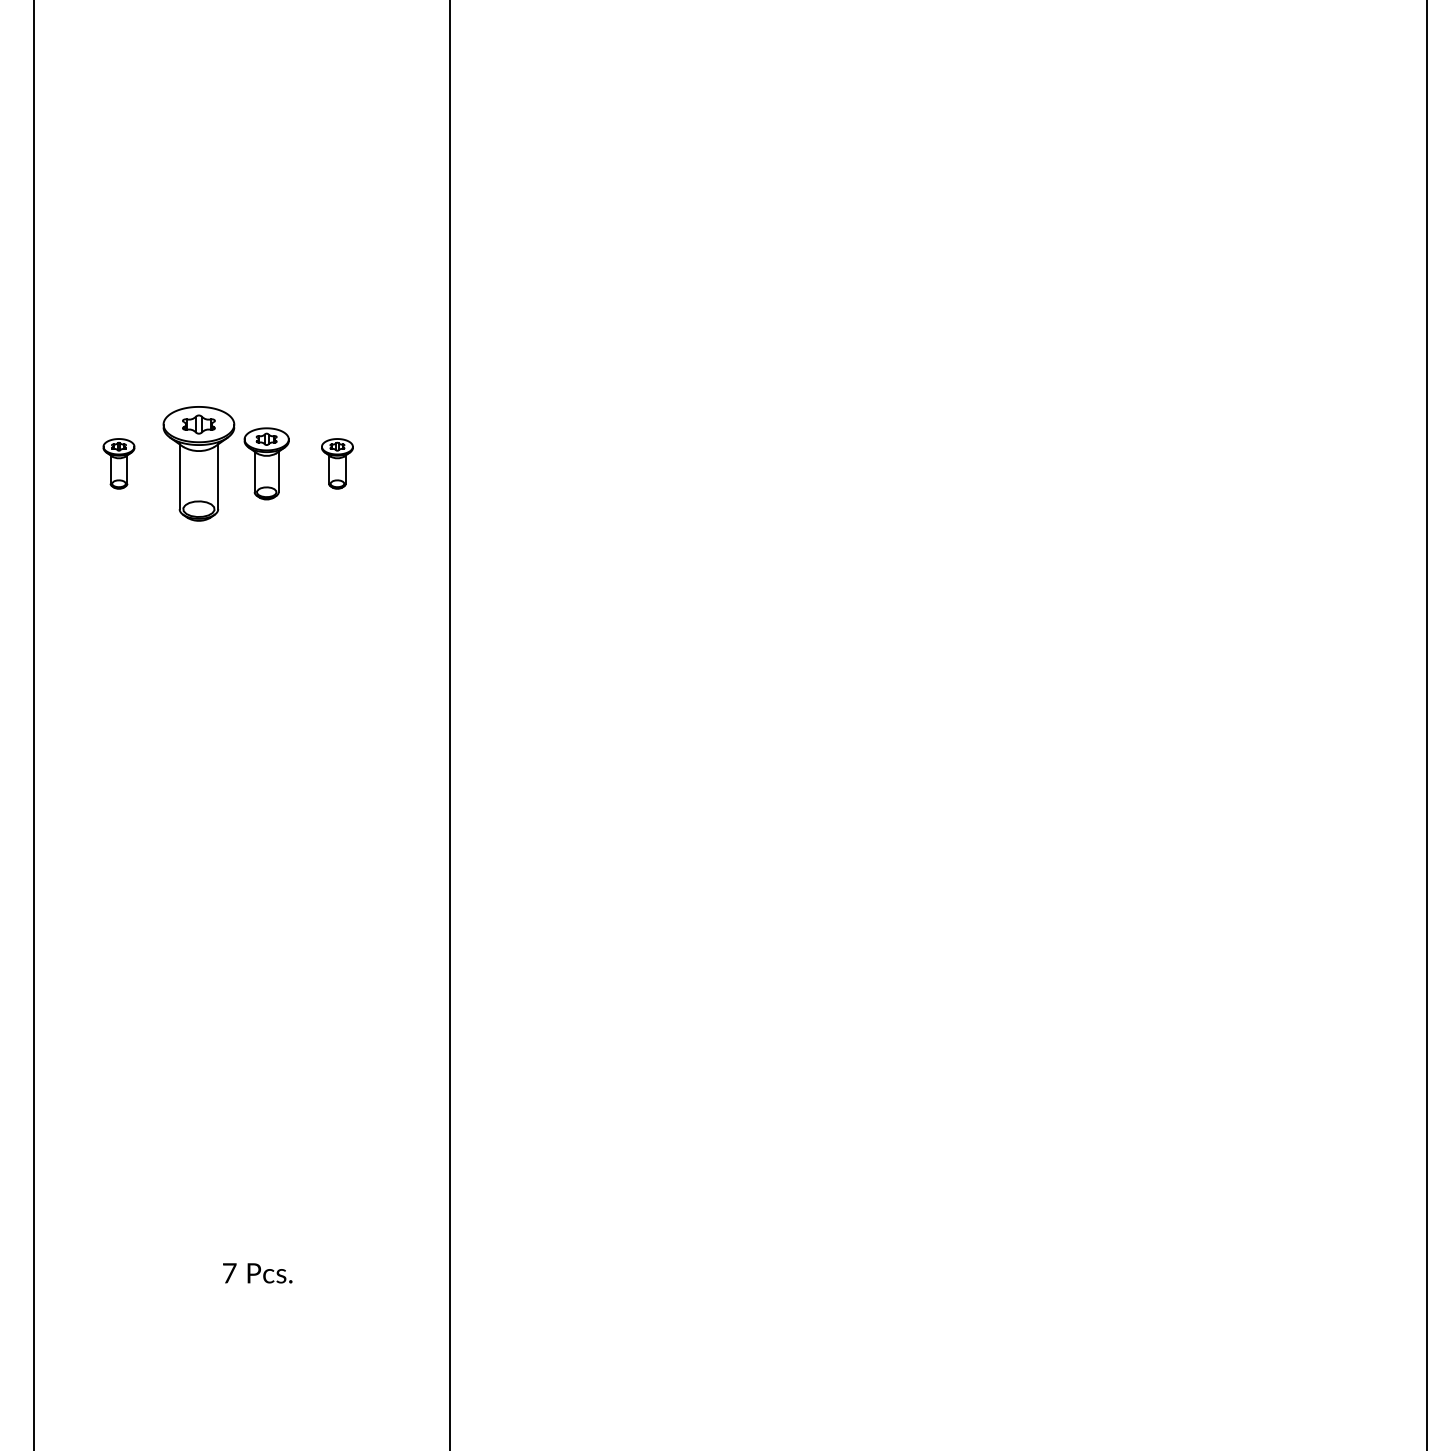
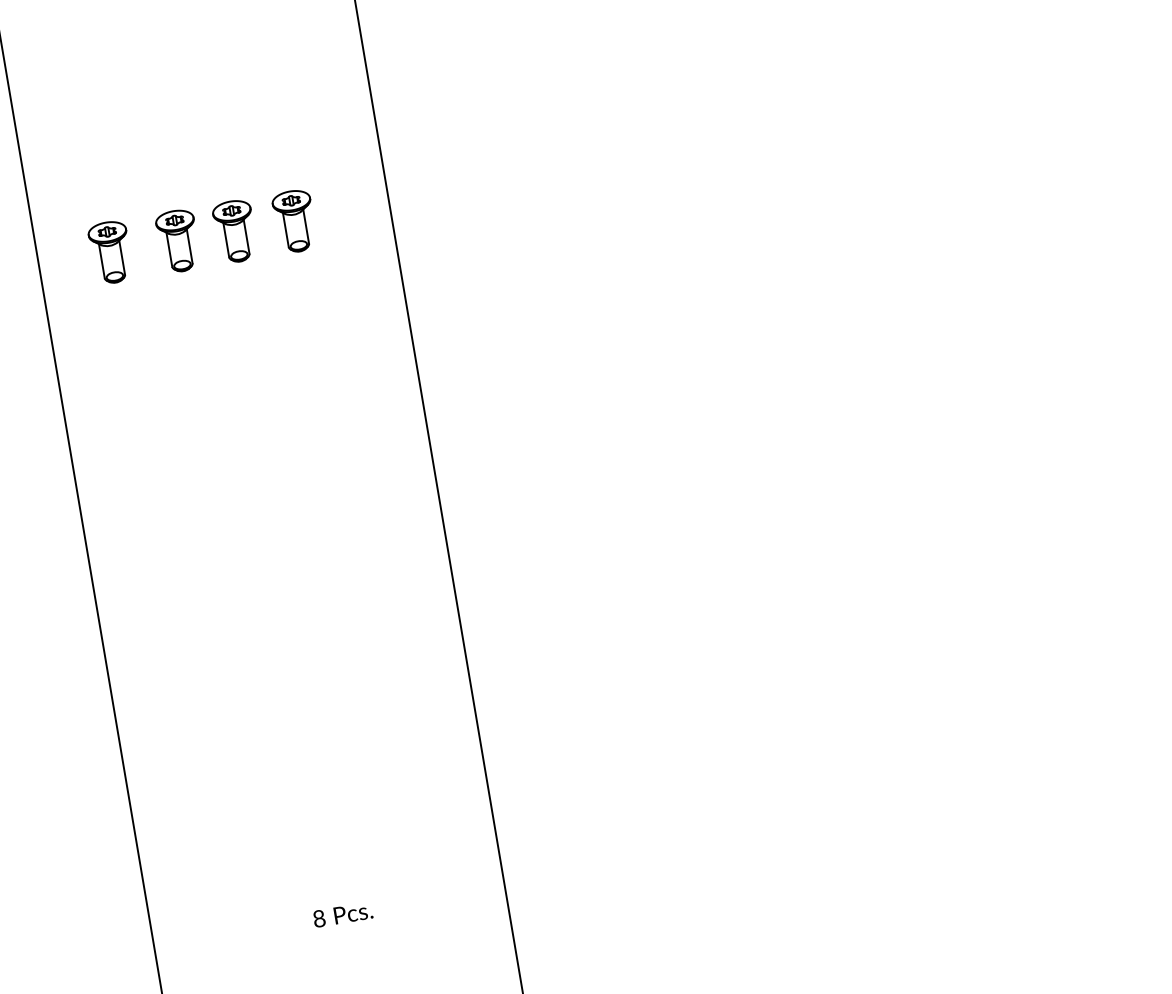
part: (118, 463) -> (110, 252), size x1.43
part: (199, 463) -> (178, 240), size x0.62
part: (337, 463) -> (294, 221), size x1.43
text: (229, 1273) -> (319, 918), 7 -> 8

